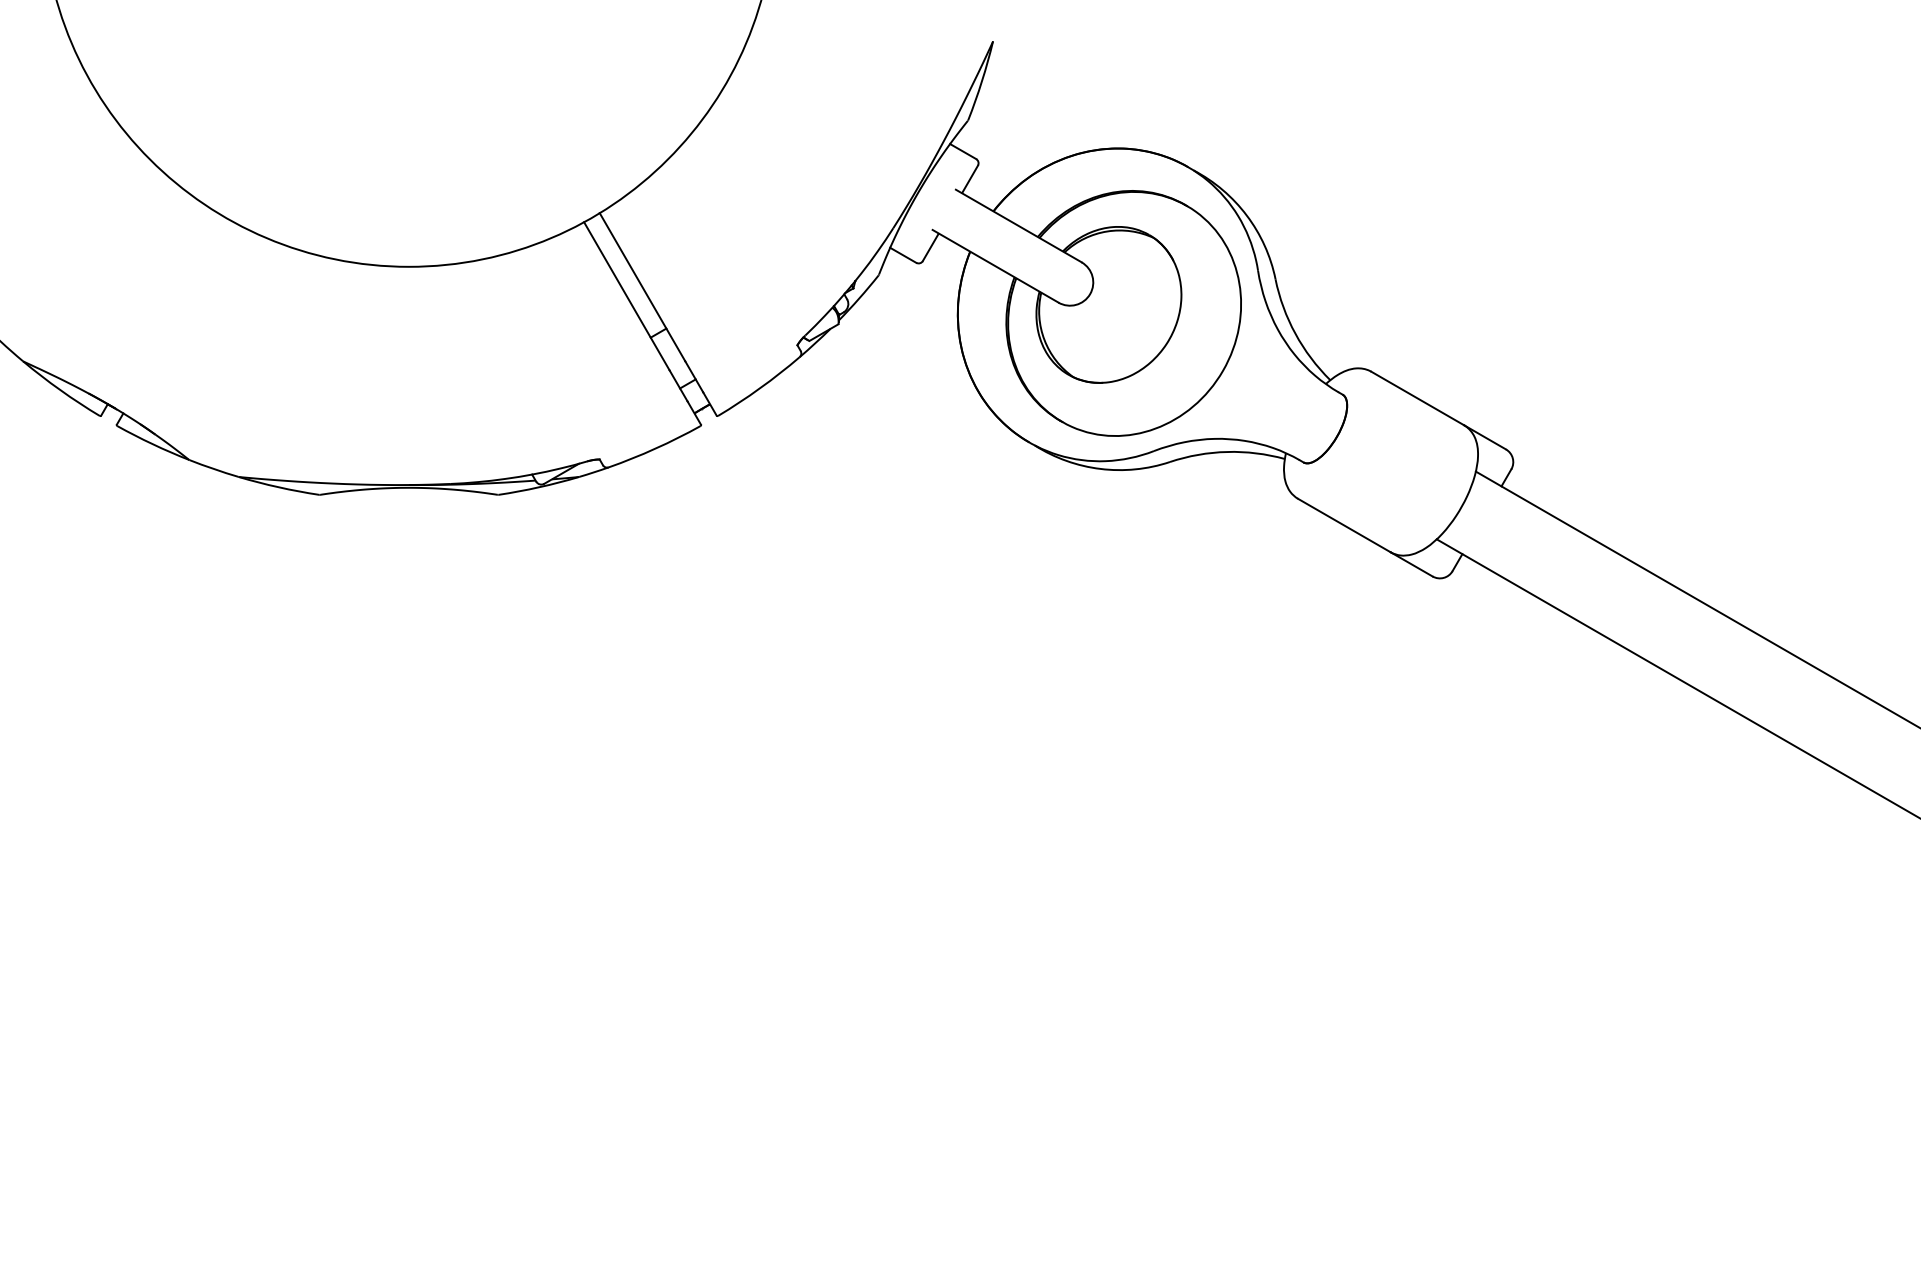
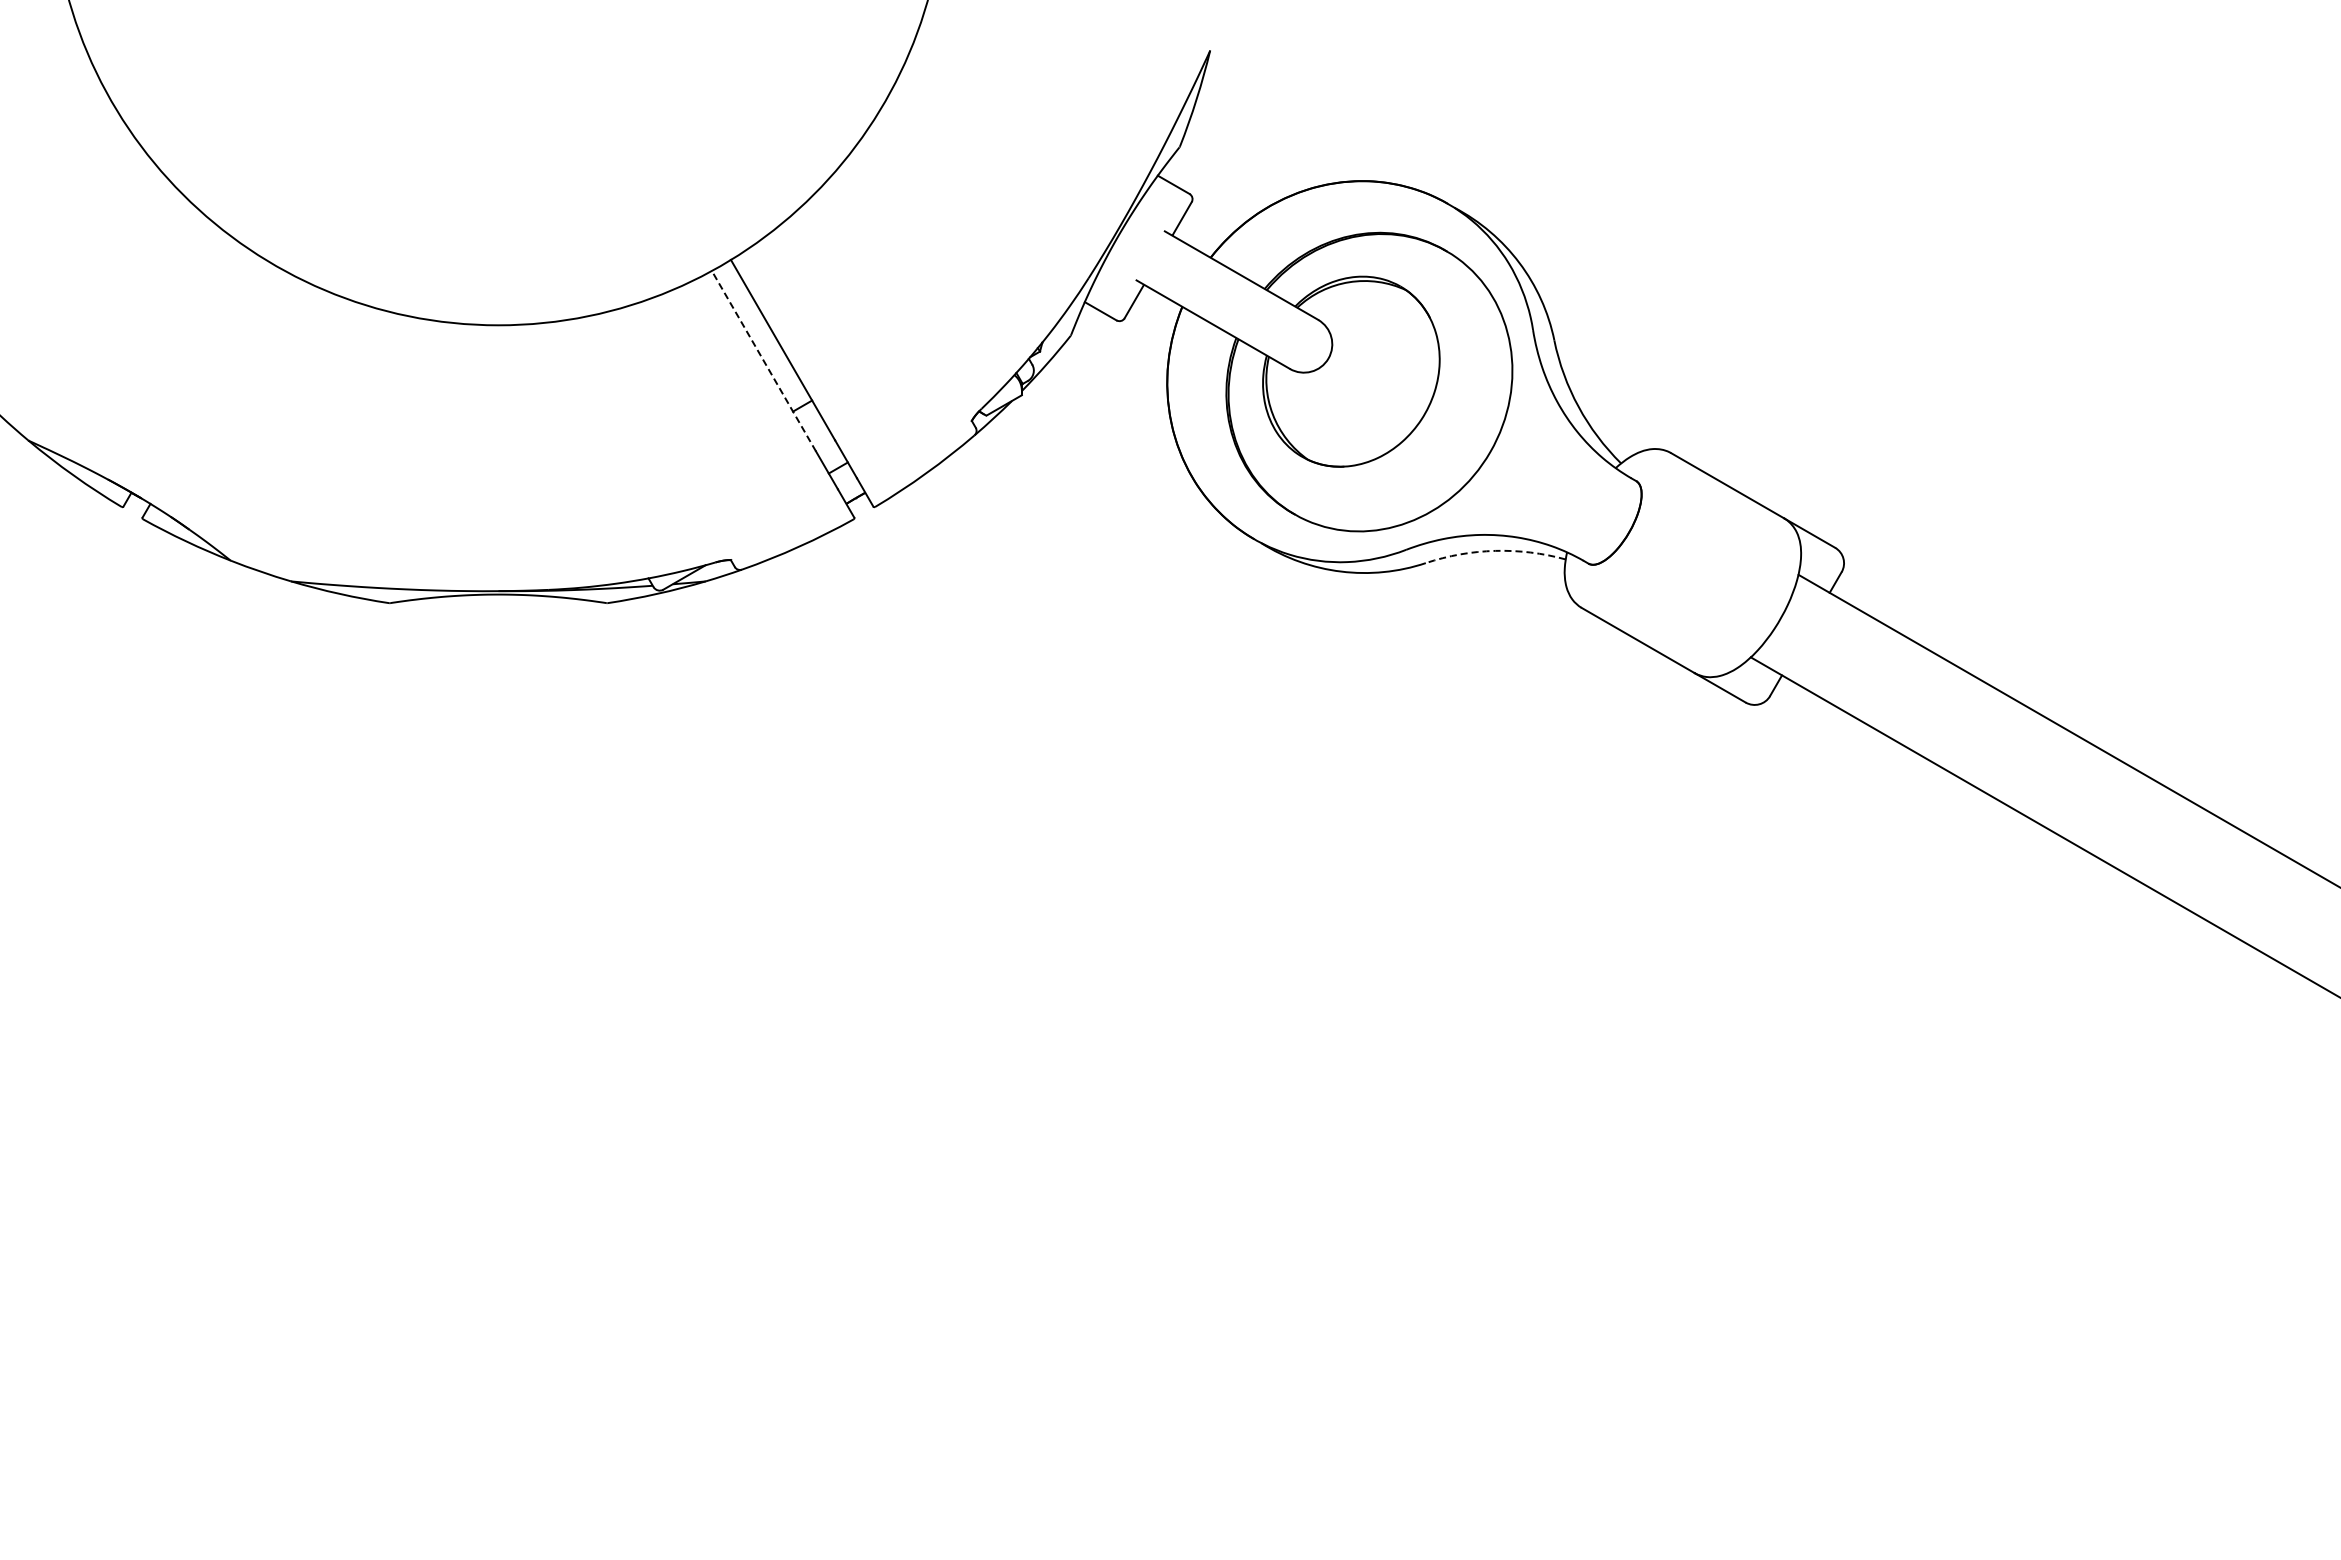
line: (626, 295) -> (763, 360), solid -> dashed
arc: (1227, 451) -> (1495, 550), solid -> dashed

